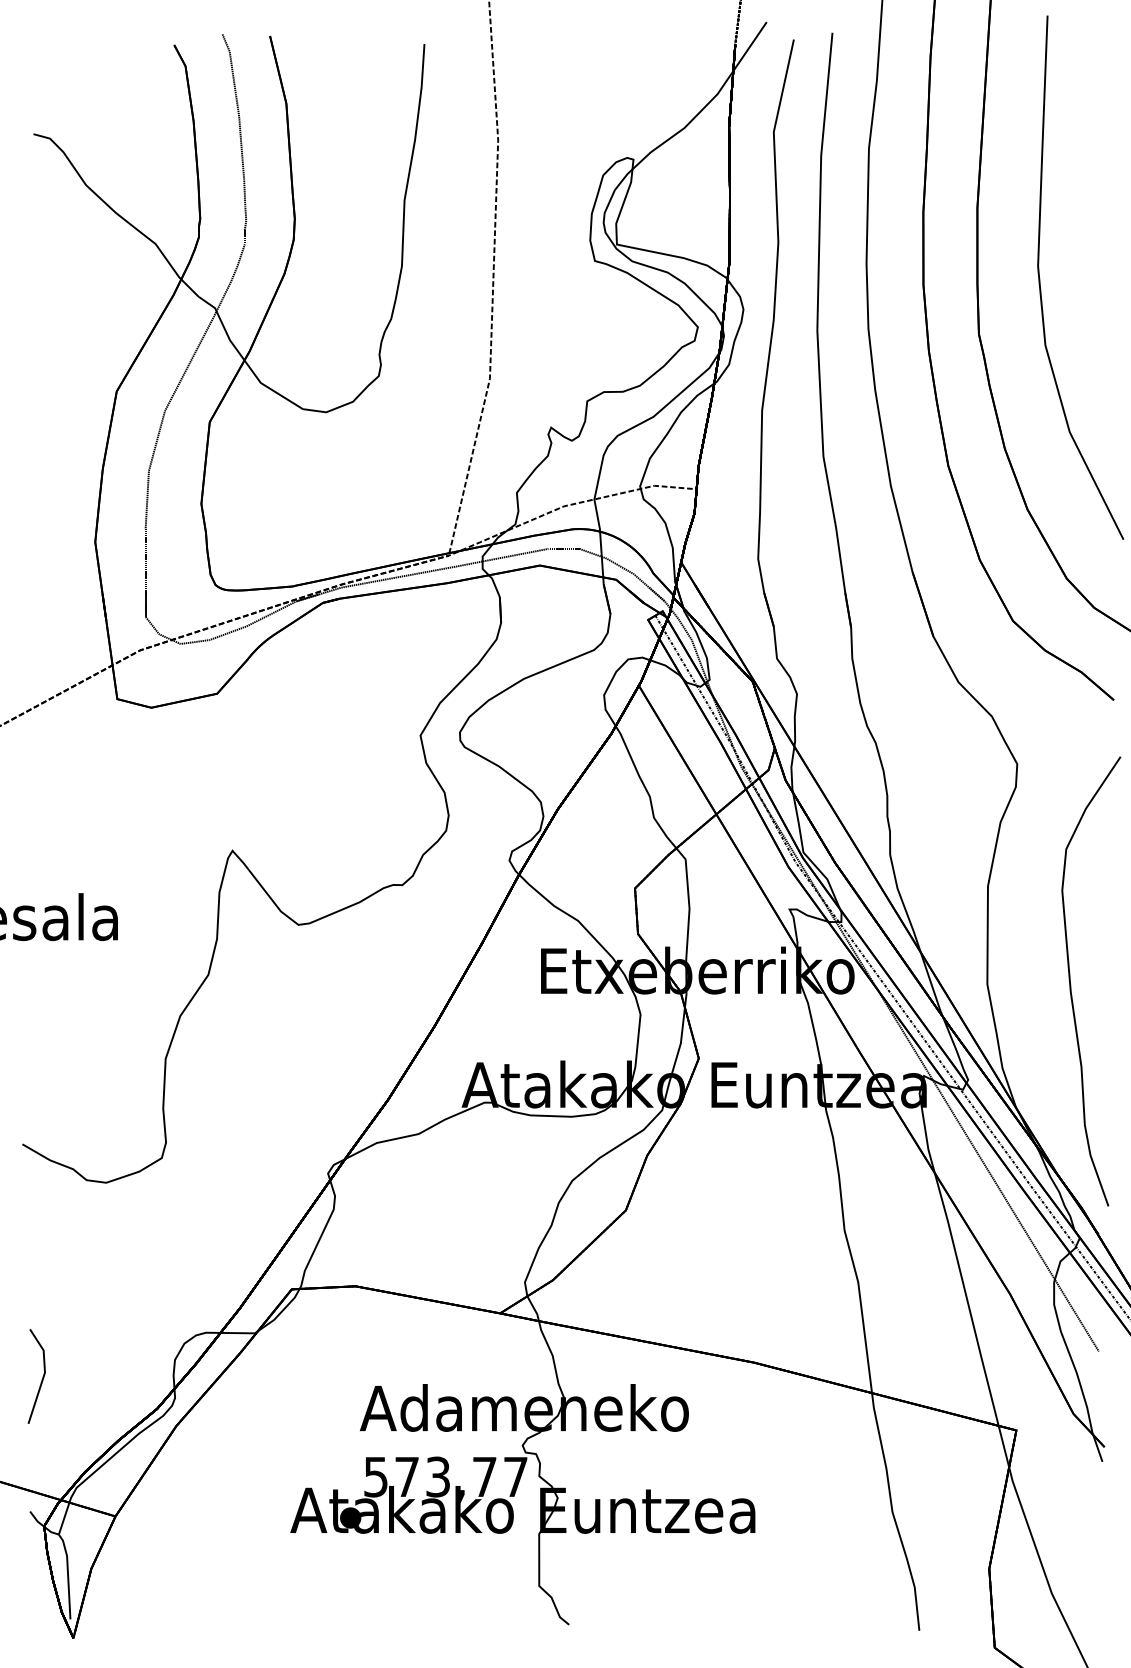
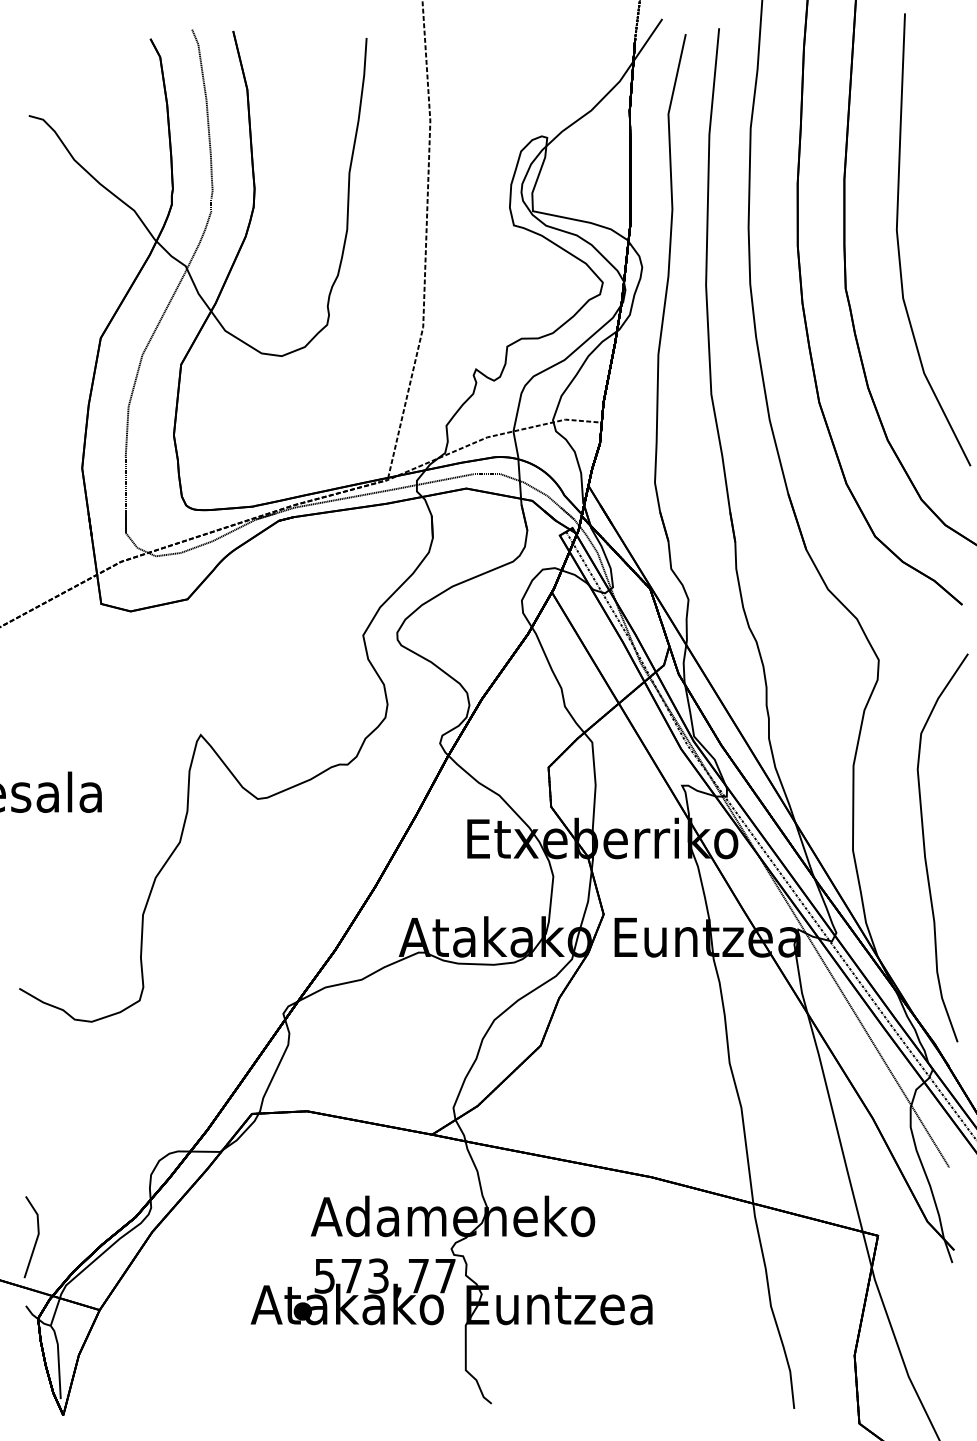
line: (42, 1376) -> (36, 1237), moved

